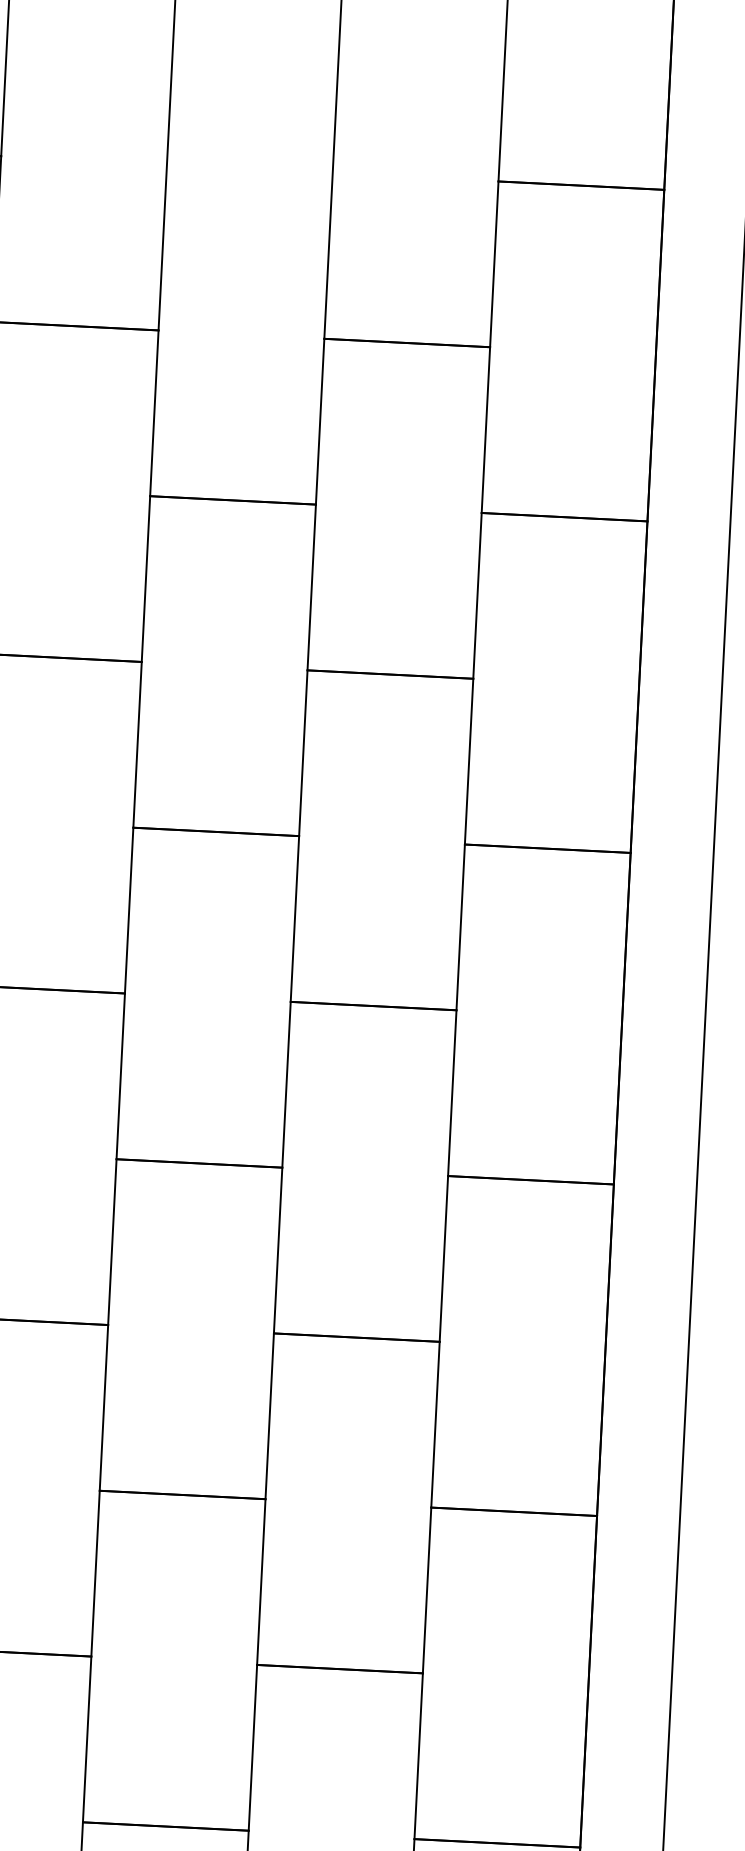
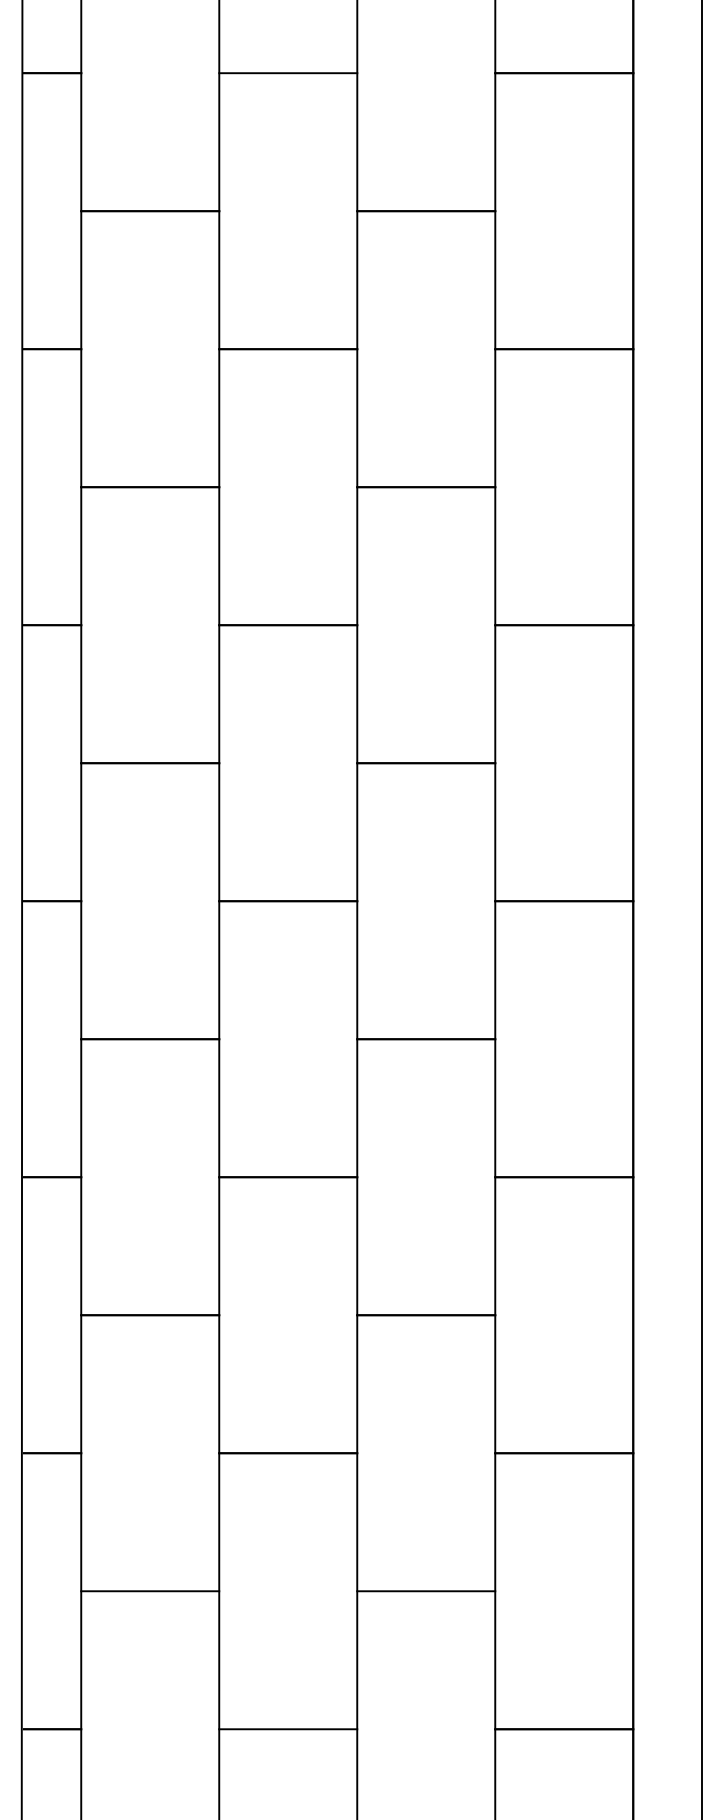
line: (250, 169) -> (288, 73), added

